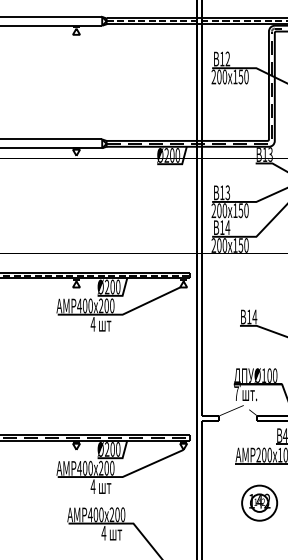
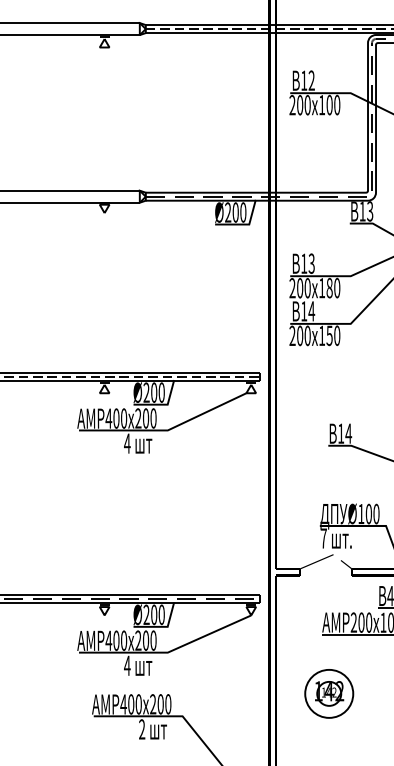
text: (240, 76) -> (329, 104), 150 -> 100
text: (240, 210) -> (329, 287), 150 -> 180
part: (259, 502) -> (329, 692), moved
text: (103, 532) -> (141, 728), 4 -> 2

